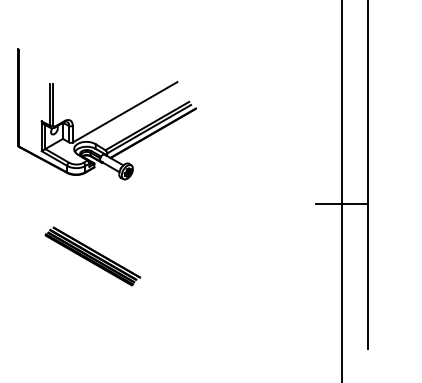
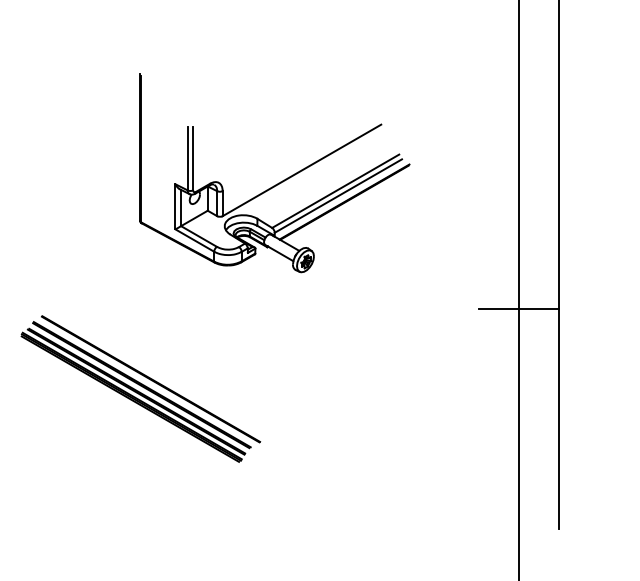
part: (108, 120) -> (276, 182), moved
part: (92, 256) -> (140, 389), size x1.67

